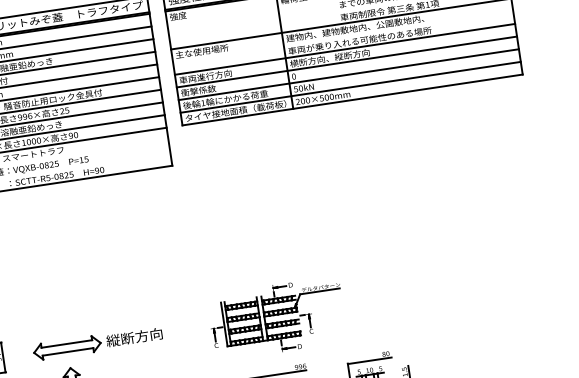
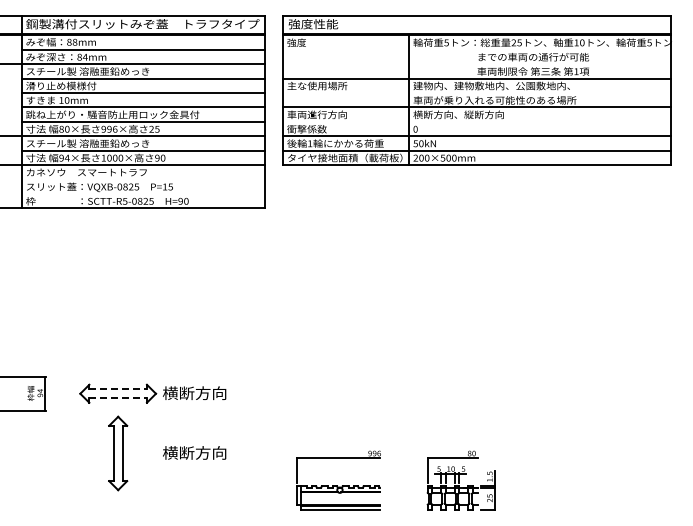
line: (346, 61) -> (476, 121), removed
part: (277, 318) -> (356, 395), removed
text: (112, 340) -> (169, 392), 縦断方向 -> 横断方向
line: (67, 344) -> (118, 389), solid -> dashed
line: (68, 352) -> (118, 398), solid -> dashed

